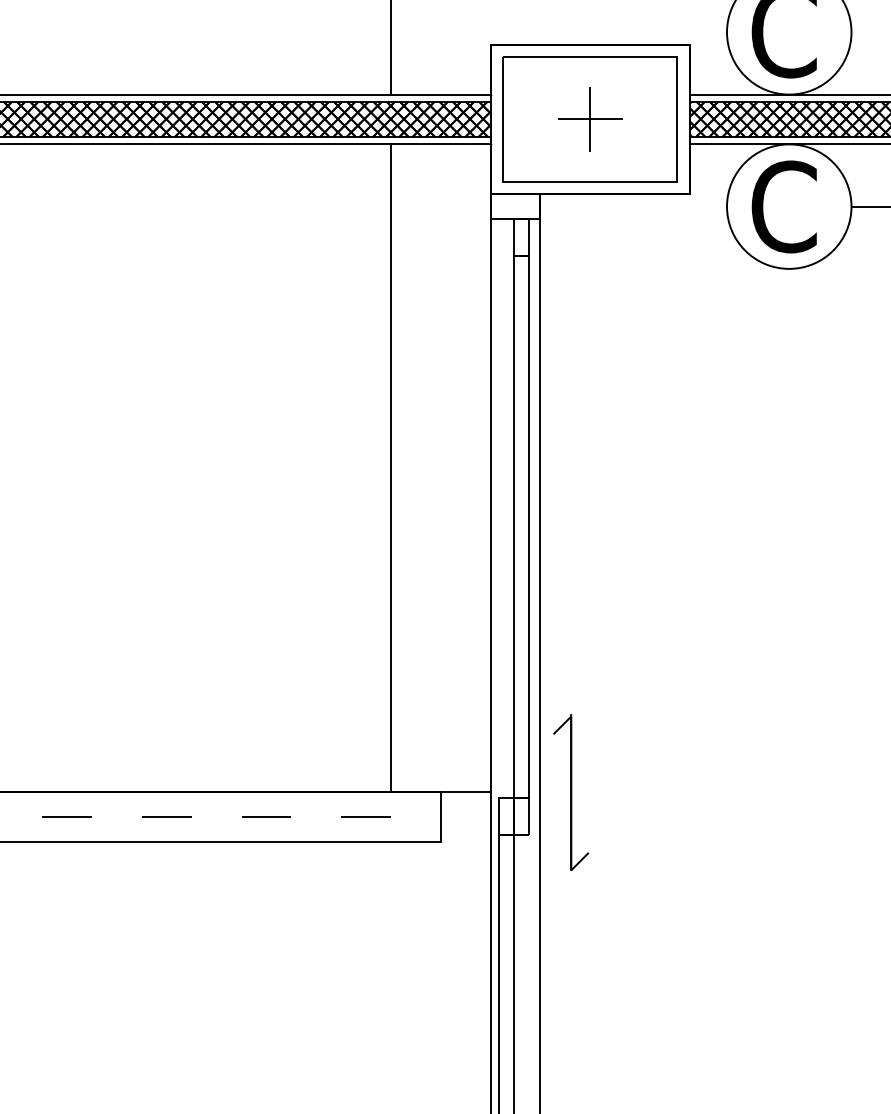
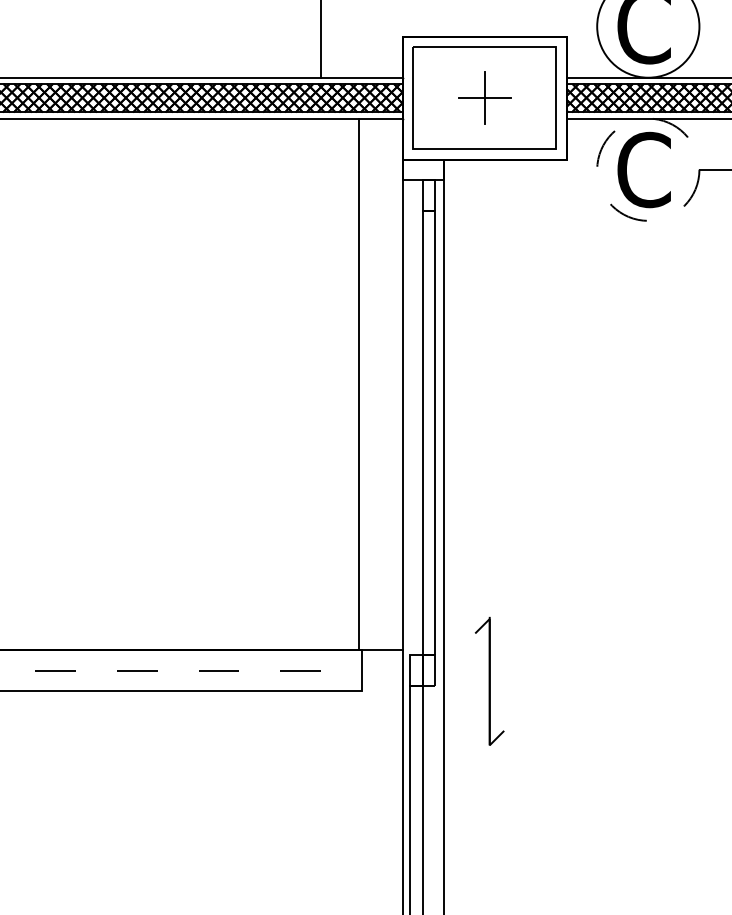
circle: (789, 206) -> (648, 169), solid -> dashed
line: (390, 467) -> (358, 383), moved
part: (571, 792) -> (490, 681), moved

